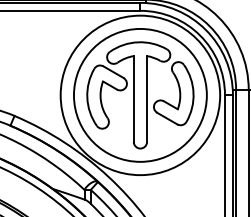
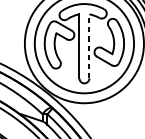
line: (147, 99) -> (89, 46), solid -> dashed

